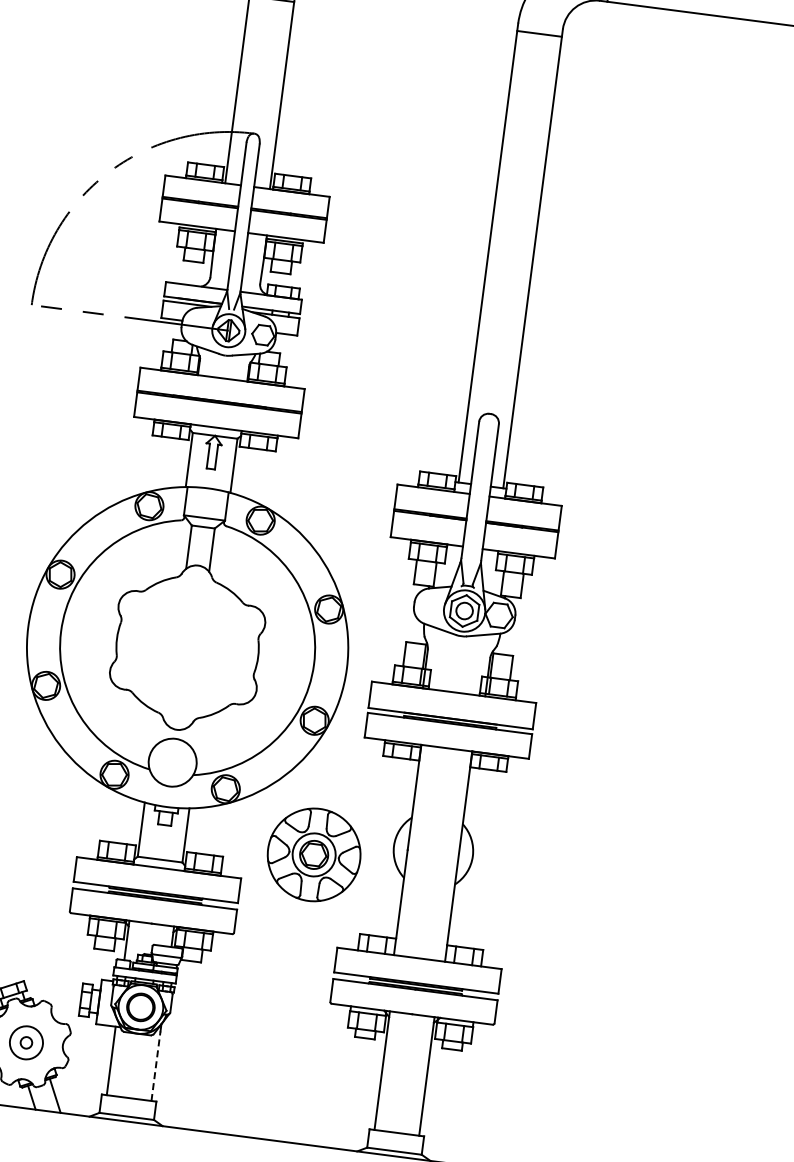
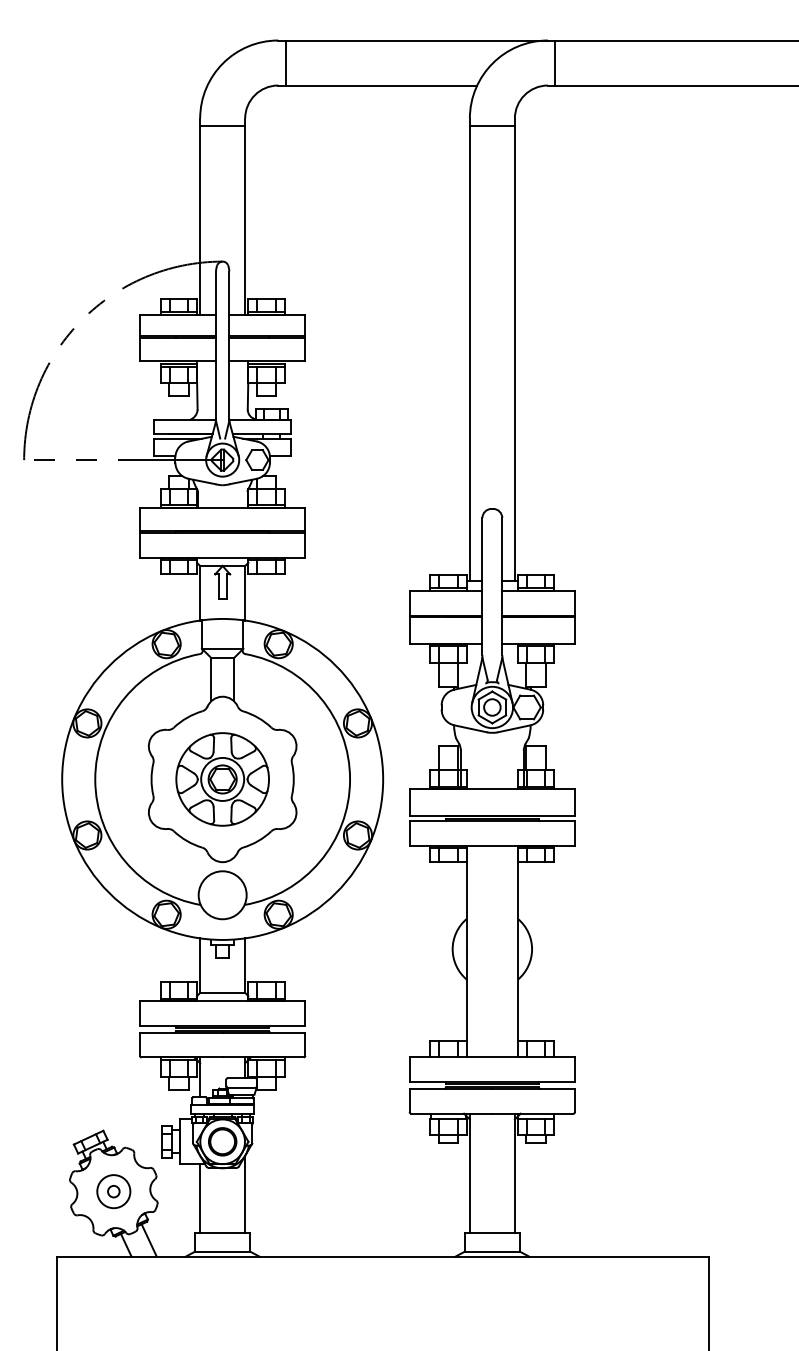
part: (313, 854) -> (222, 779), moved
line: (156, 1065) -> (245, 1197), dashed -> solid

